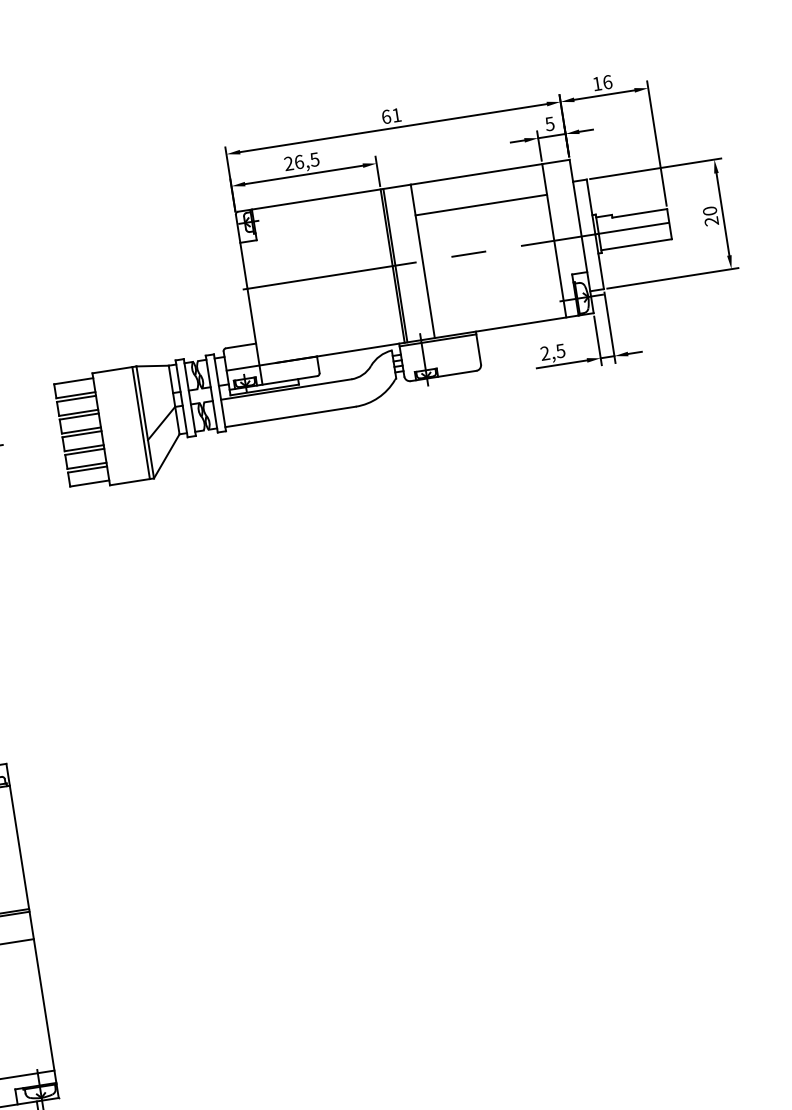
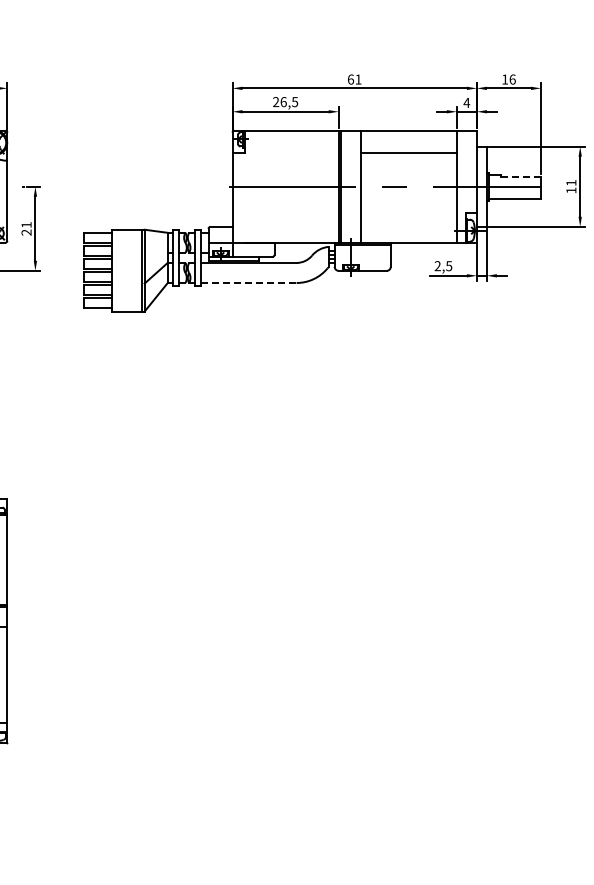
text: (549, 124) -> (466, 103), 5 -> 4
line: (640, 212) -> (521, 176), solid -> dashed
text: (710, 215) -> (571, 186), 20 -> 11
line: (290, 417) -> (248, 283), solid -> dashed

